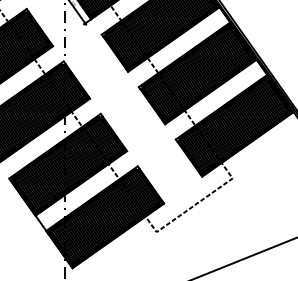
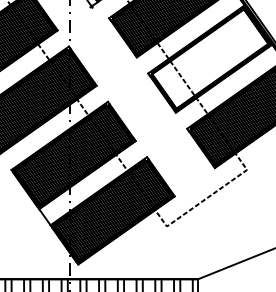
hatch: (196, 73) -> (208, 59), removed

